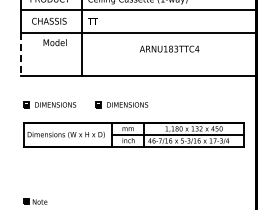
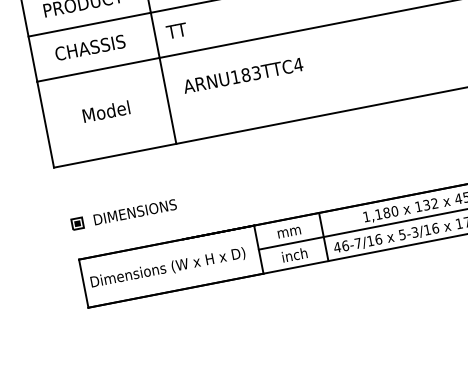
text: (54, 42) -> (105, 111), moved
text: (169, 48) -> (242, 74), moved
line: (20, 54) -> (45, 125), dashed -> solid
part: (121, 104) -> (266, 185), removed

